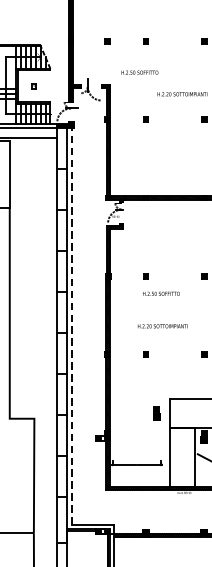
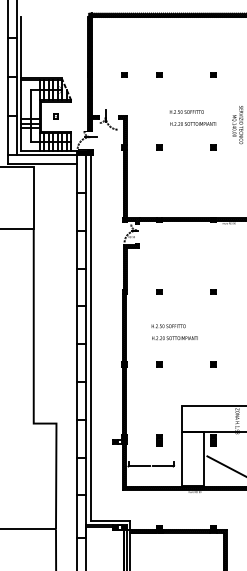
text: (139, 72) -> (186, 111), moved
text: (161, 294) -> (168, 326), moved
line: (72, 325) -> (91, 337), dashed -> solid
part: (156, 413) -> (159, 440), moved

